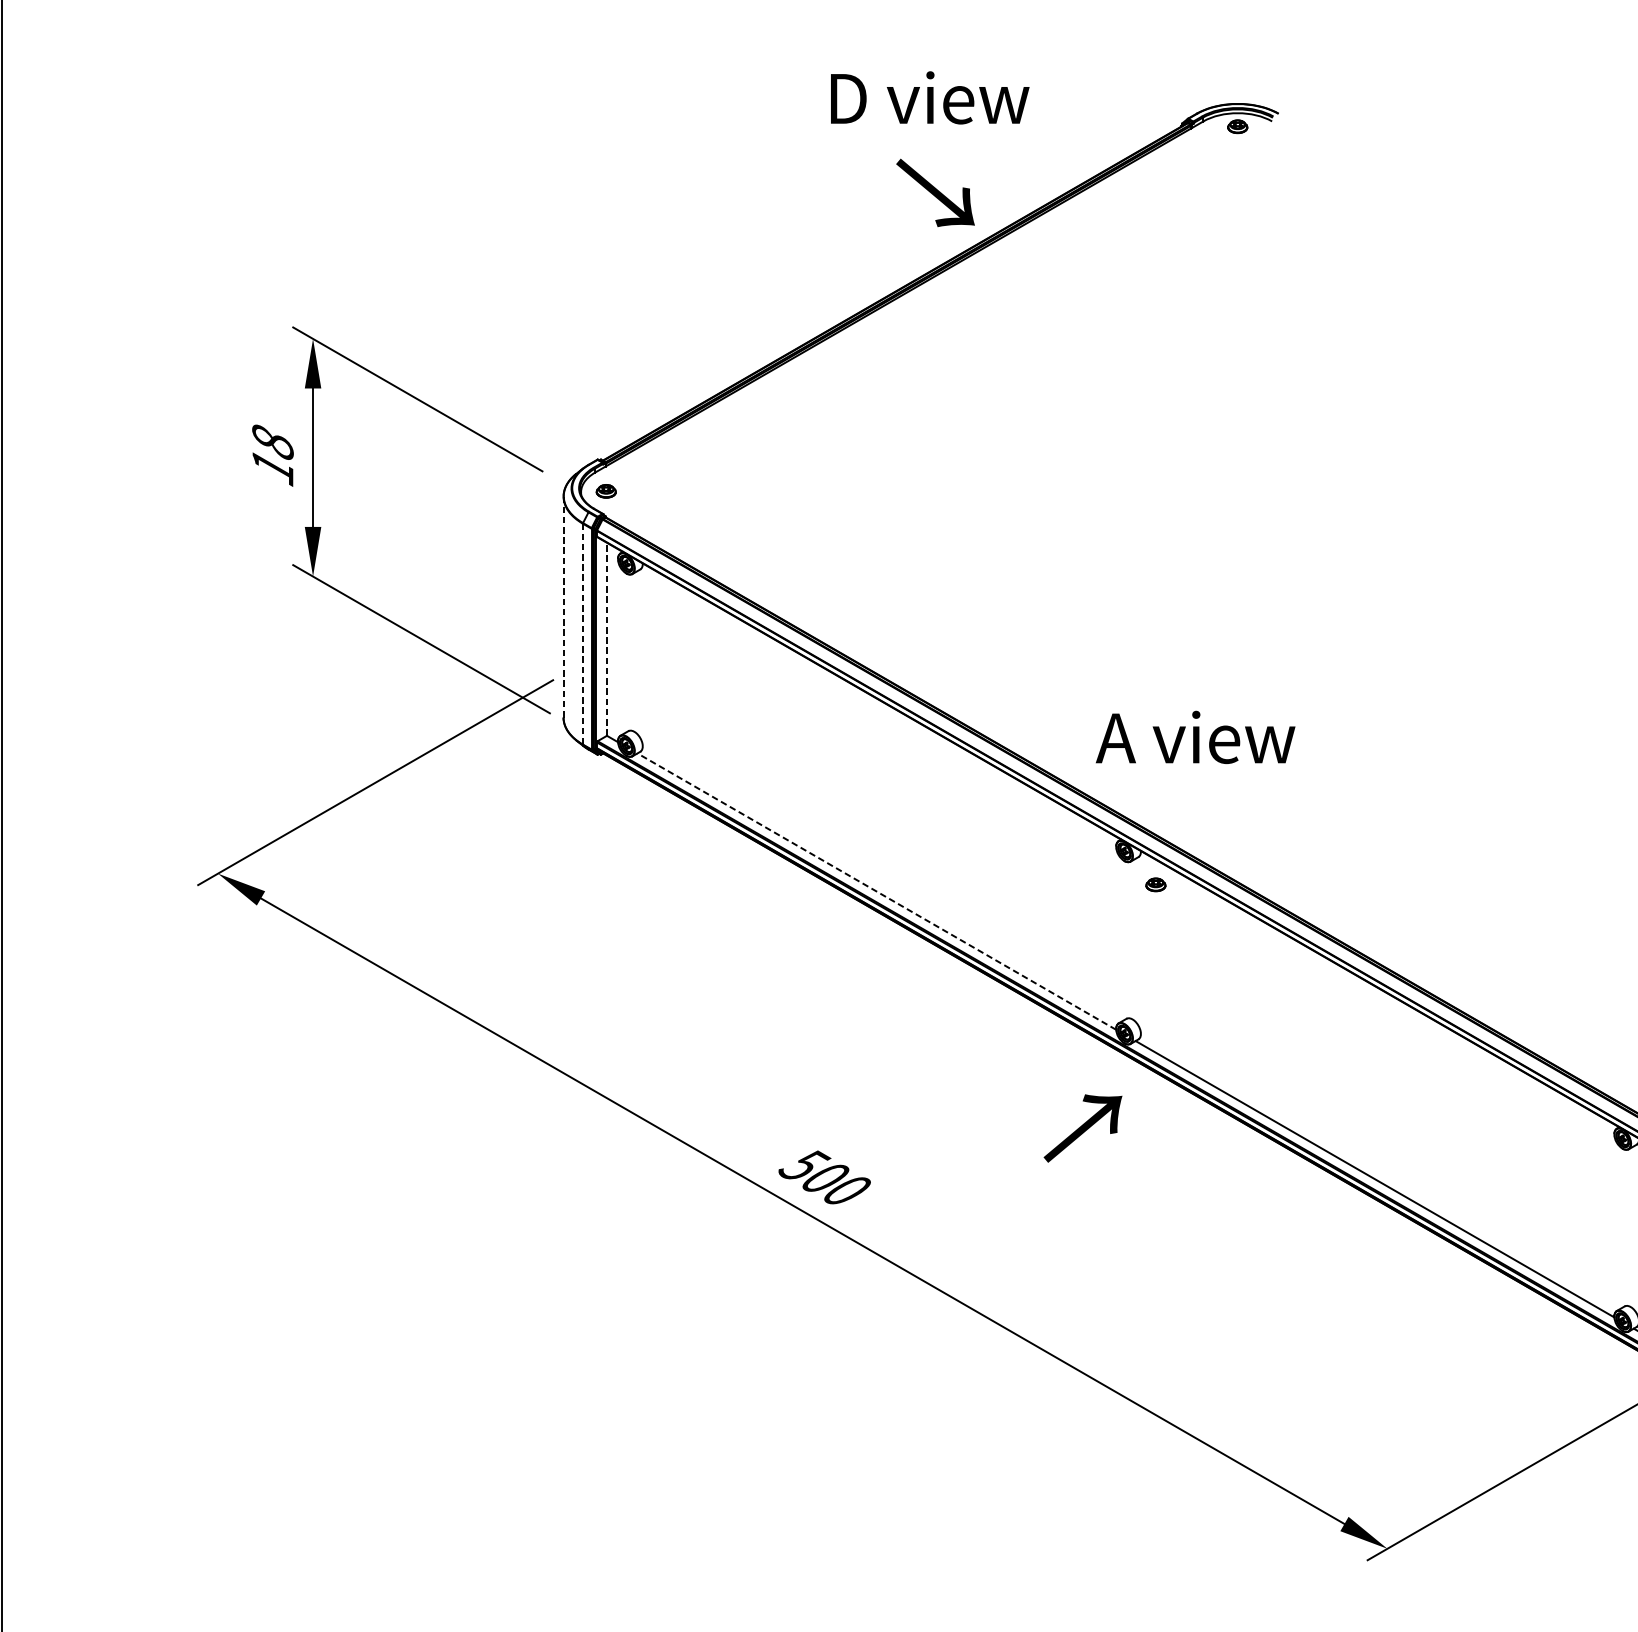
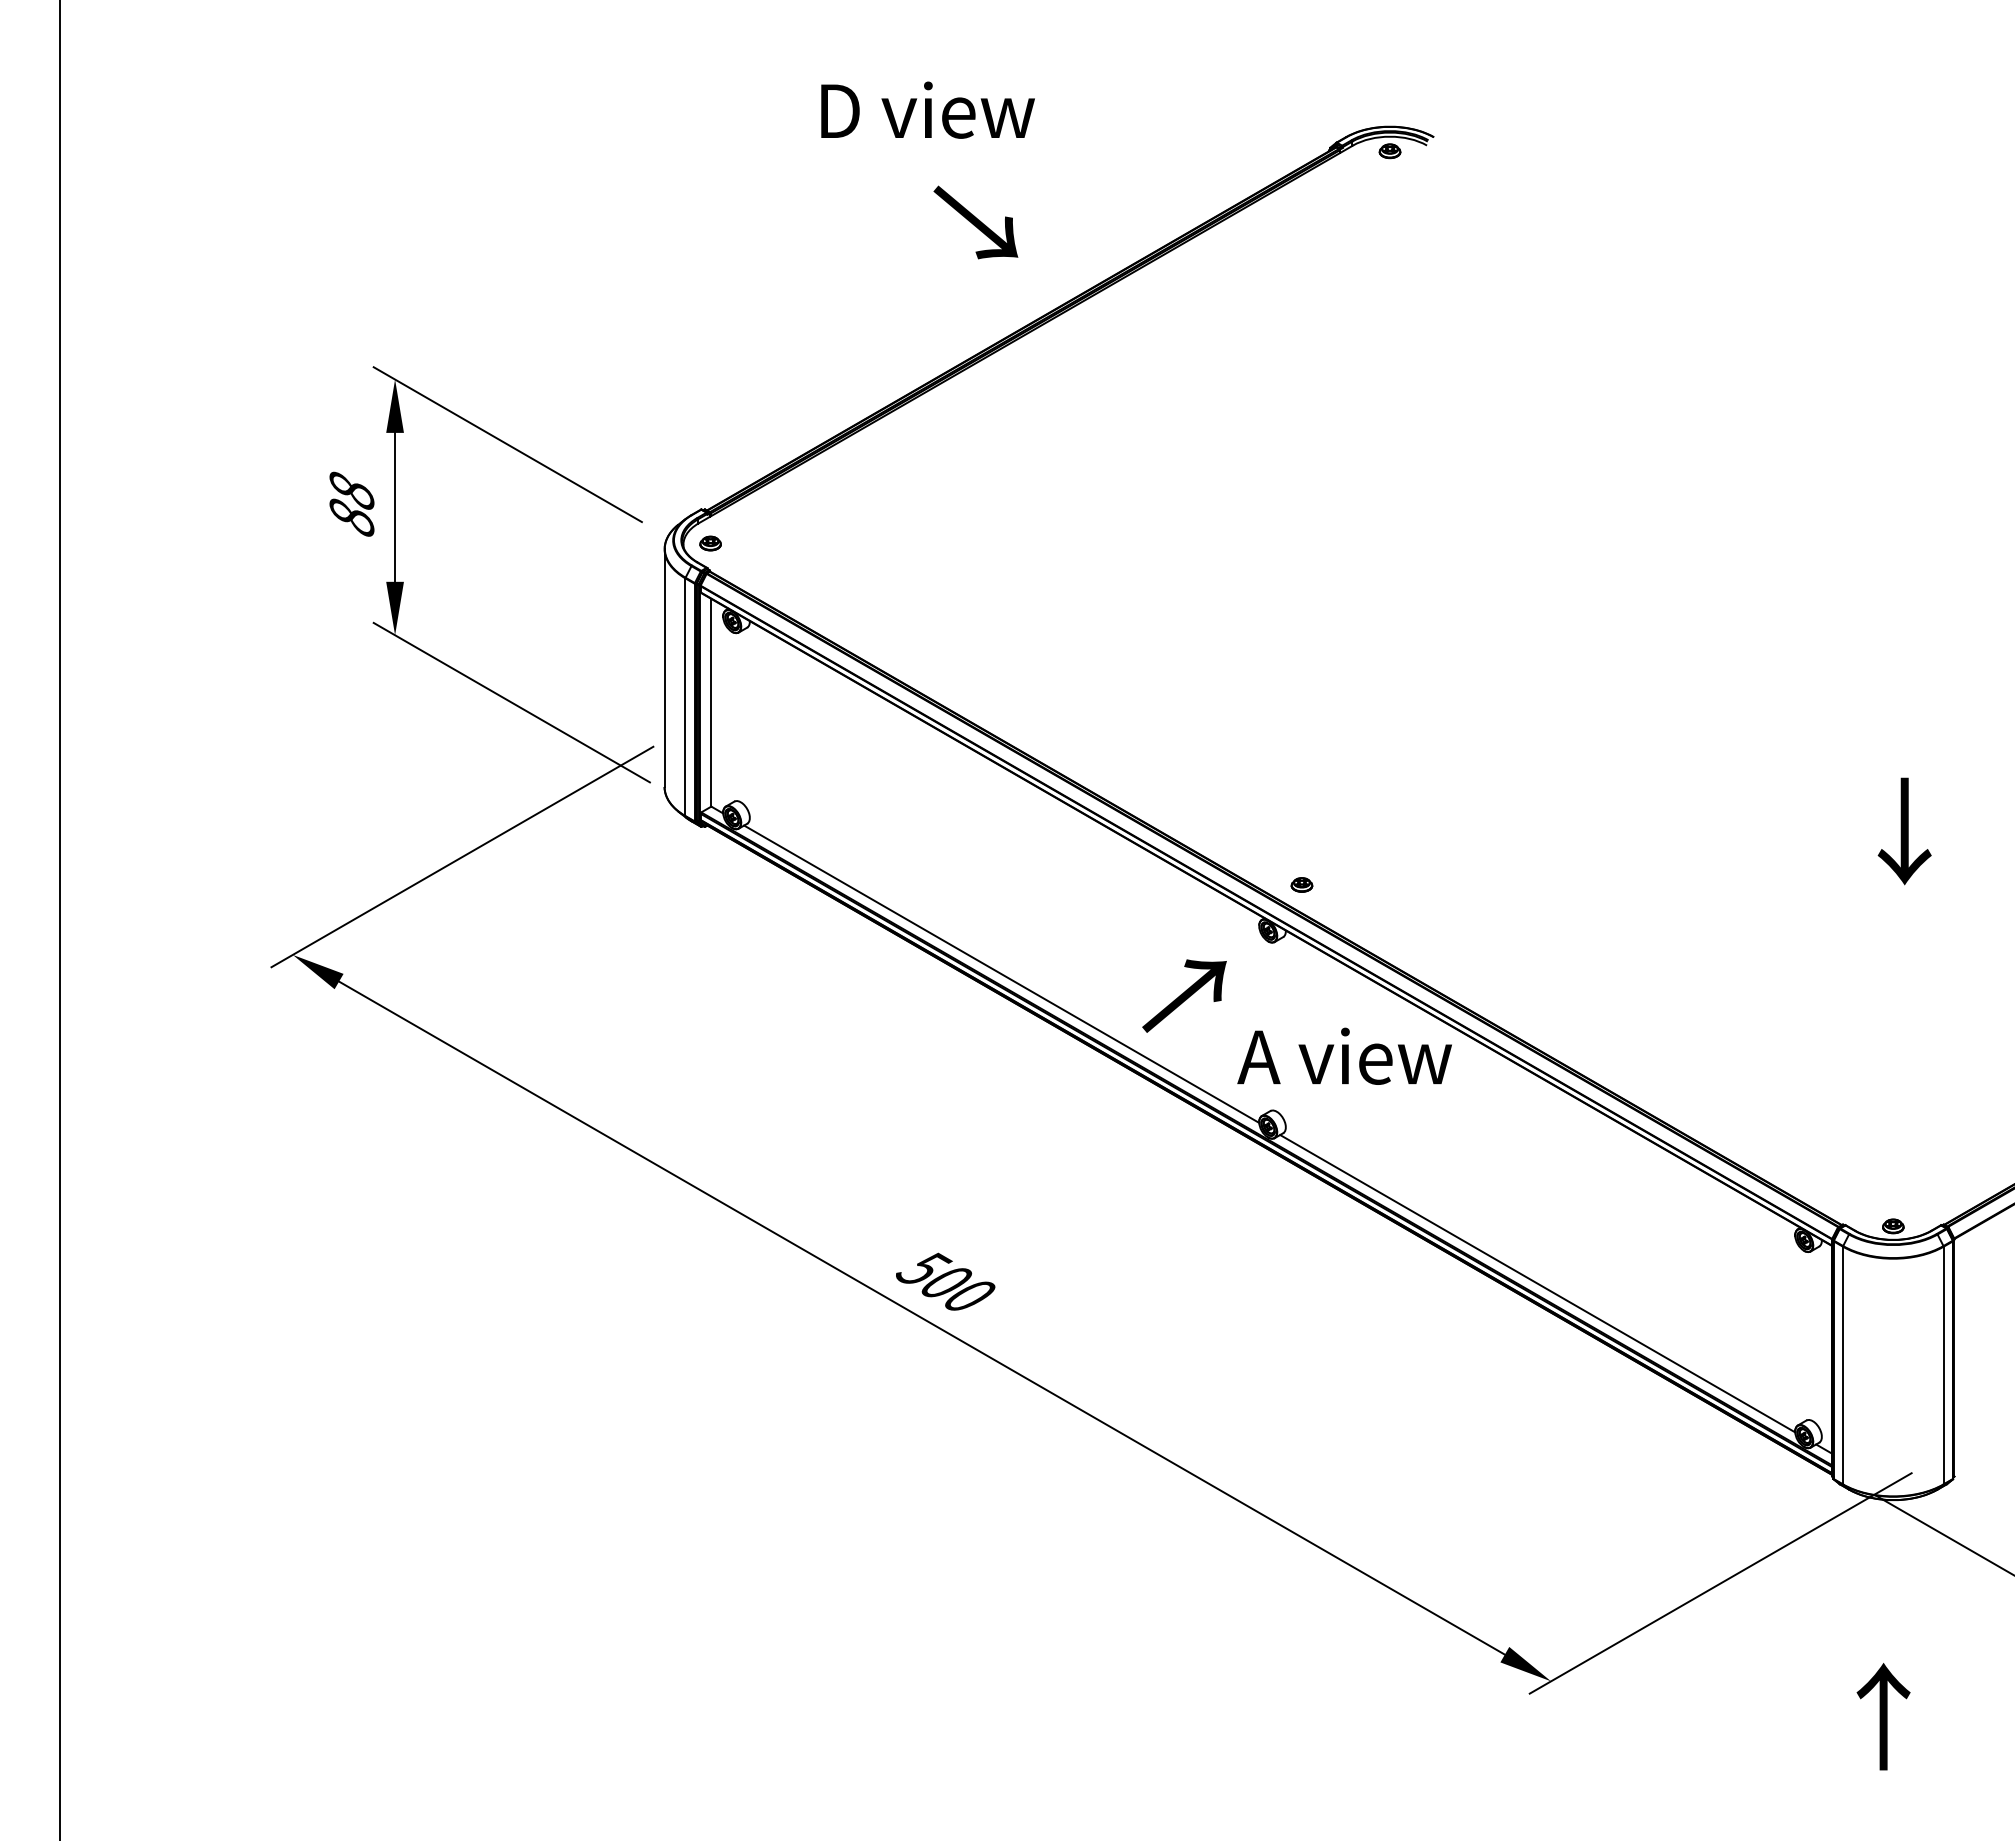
text: (929, 97) -> (927, 109), moved
text: (935, 192) -> (975, 222), moved
text: (272, 468) -> (351, 518), 18 -> 88
line: (563, 607) -> (664, 668), dashed -> solid
line: (582, 634) -> (685, 697), dashed -> solid
line: (607, 639) -> (711, 702), dashed -> solid
text: (1195, 736) -> (1344, 1055), moved
part: (1155, 884) -> (1301, 884), moved
line: (876, 890) -> (1001, 973), dashed -> solid
text: (1082, 1127) -> (1184, 995), moved

